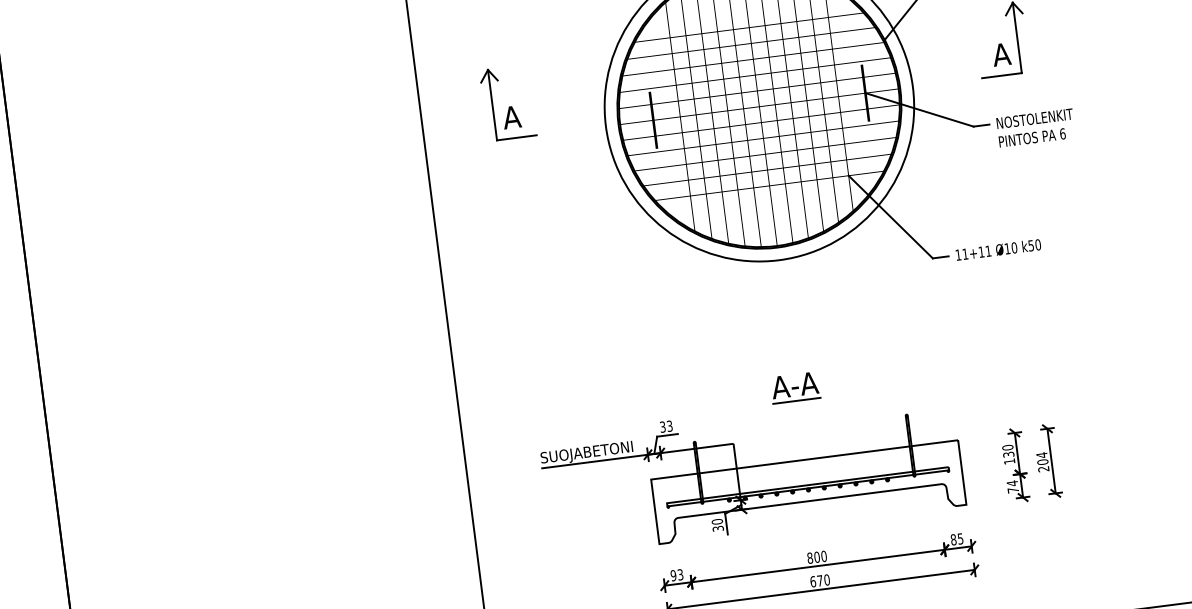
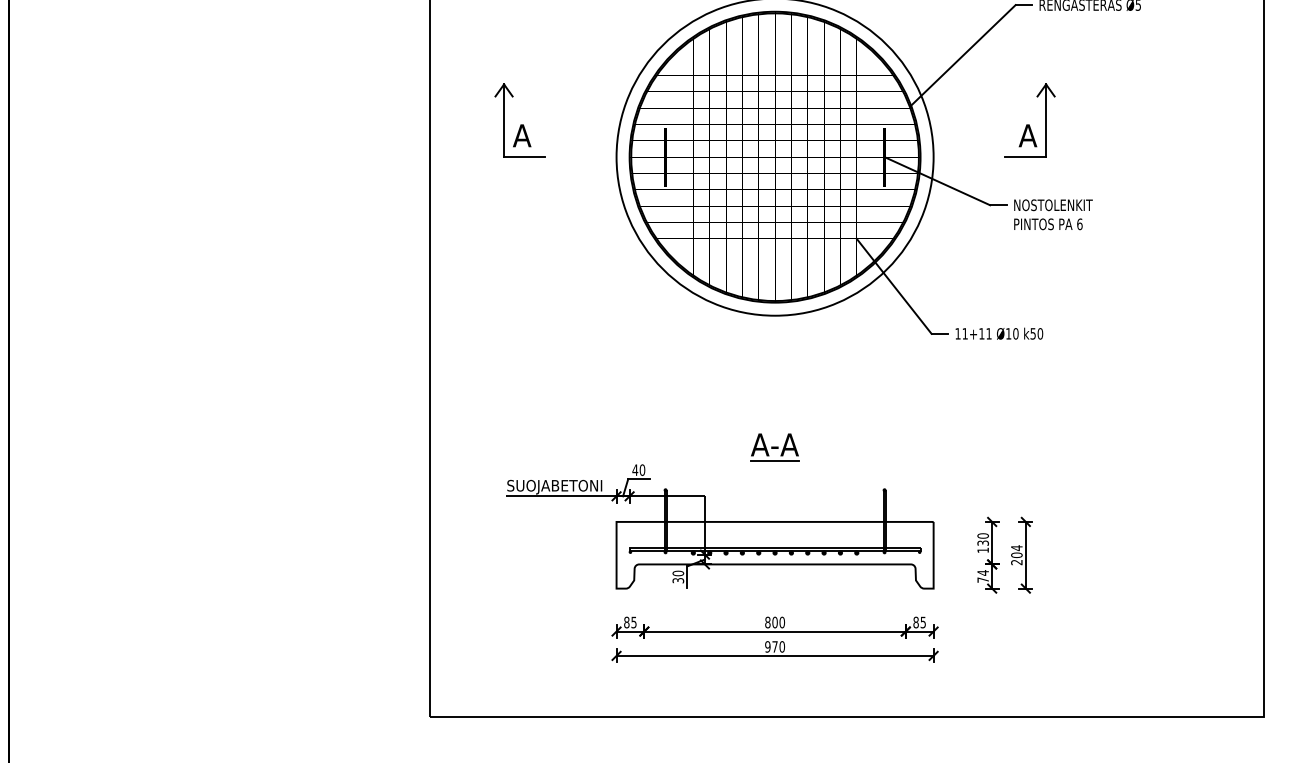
text: (665, 426) -> (638, 469), 33 -> 40
text: (677, 575) -> (630, 622), 93 -> 85
text: (812, 581) -> (767, 646), 670 -> 970

